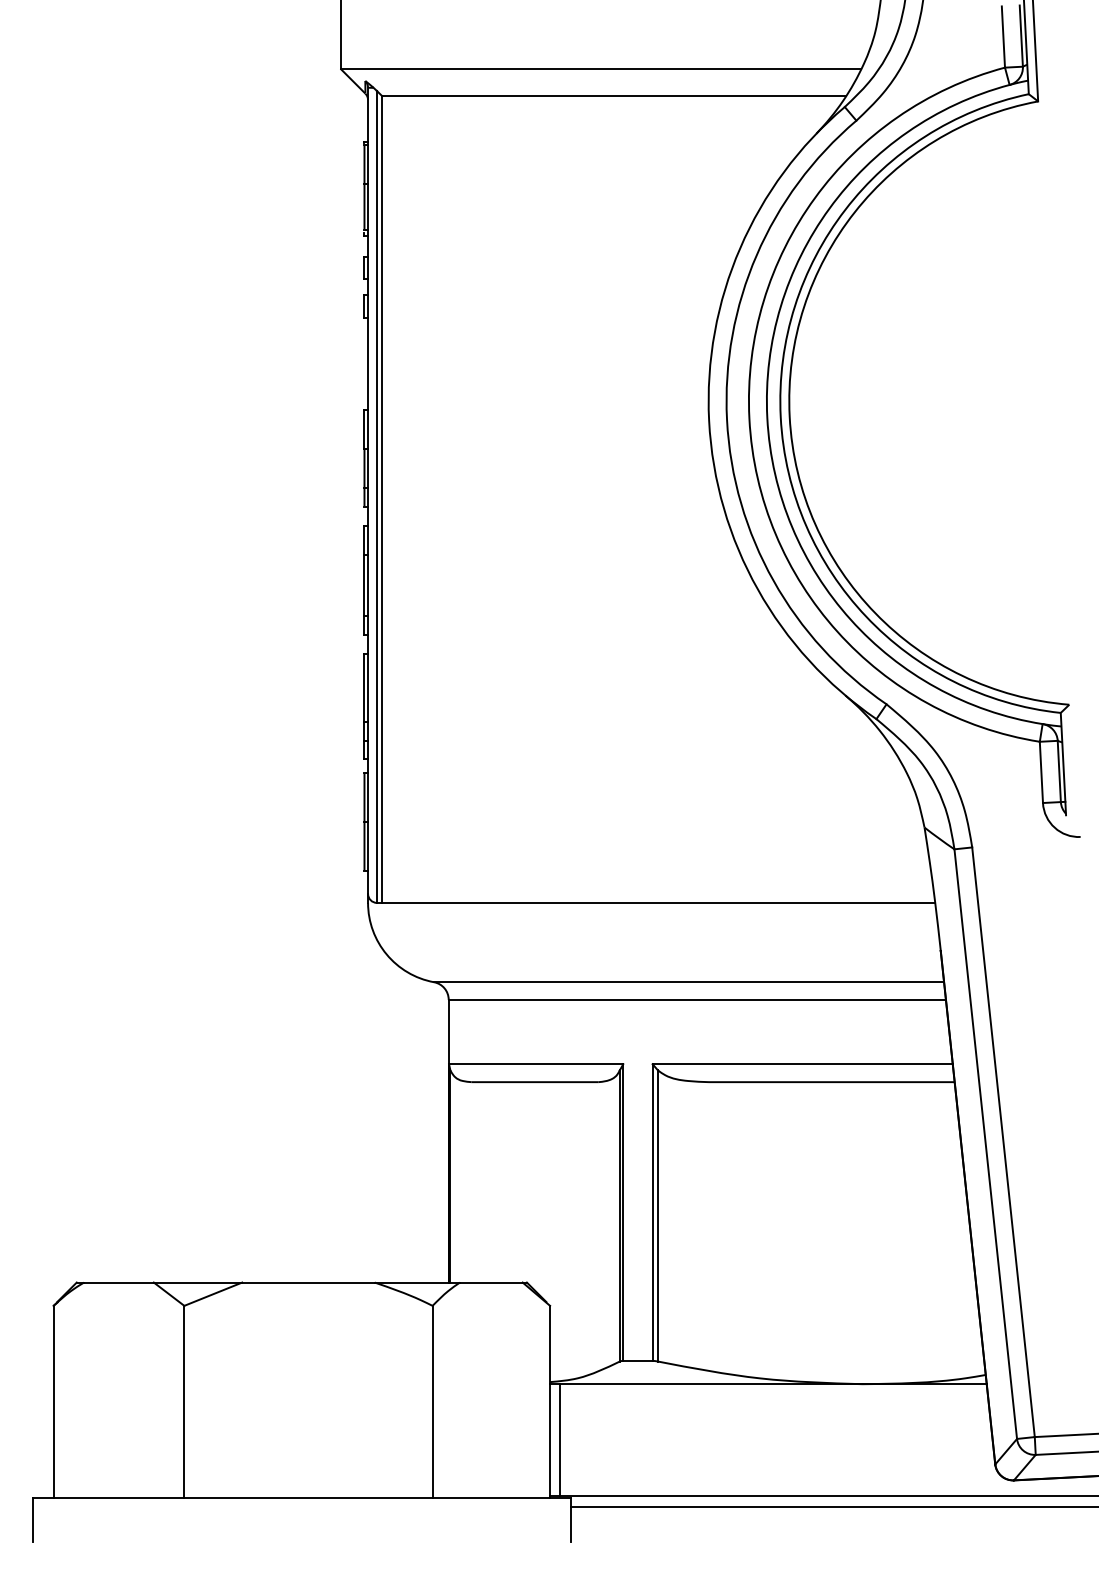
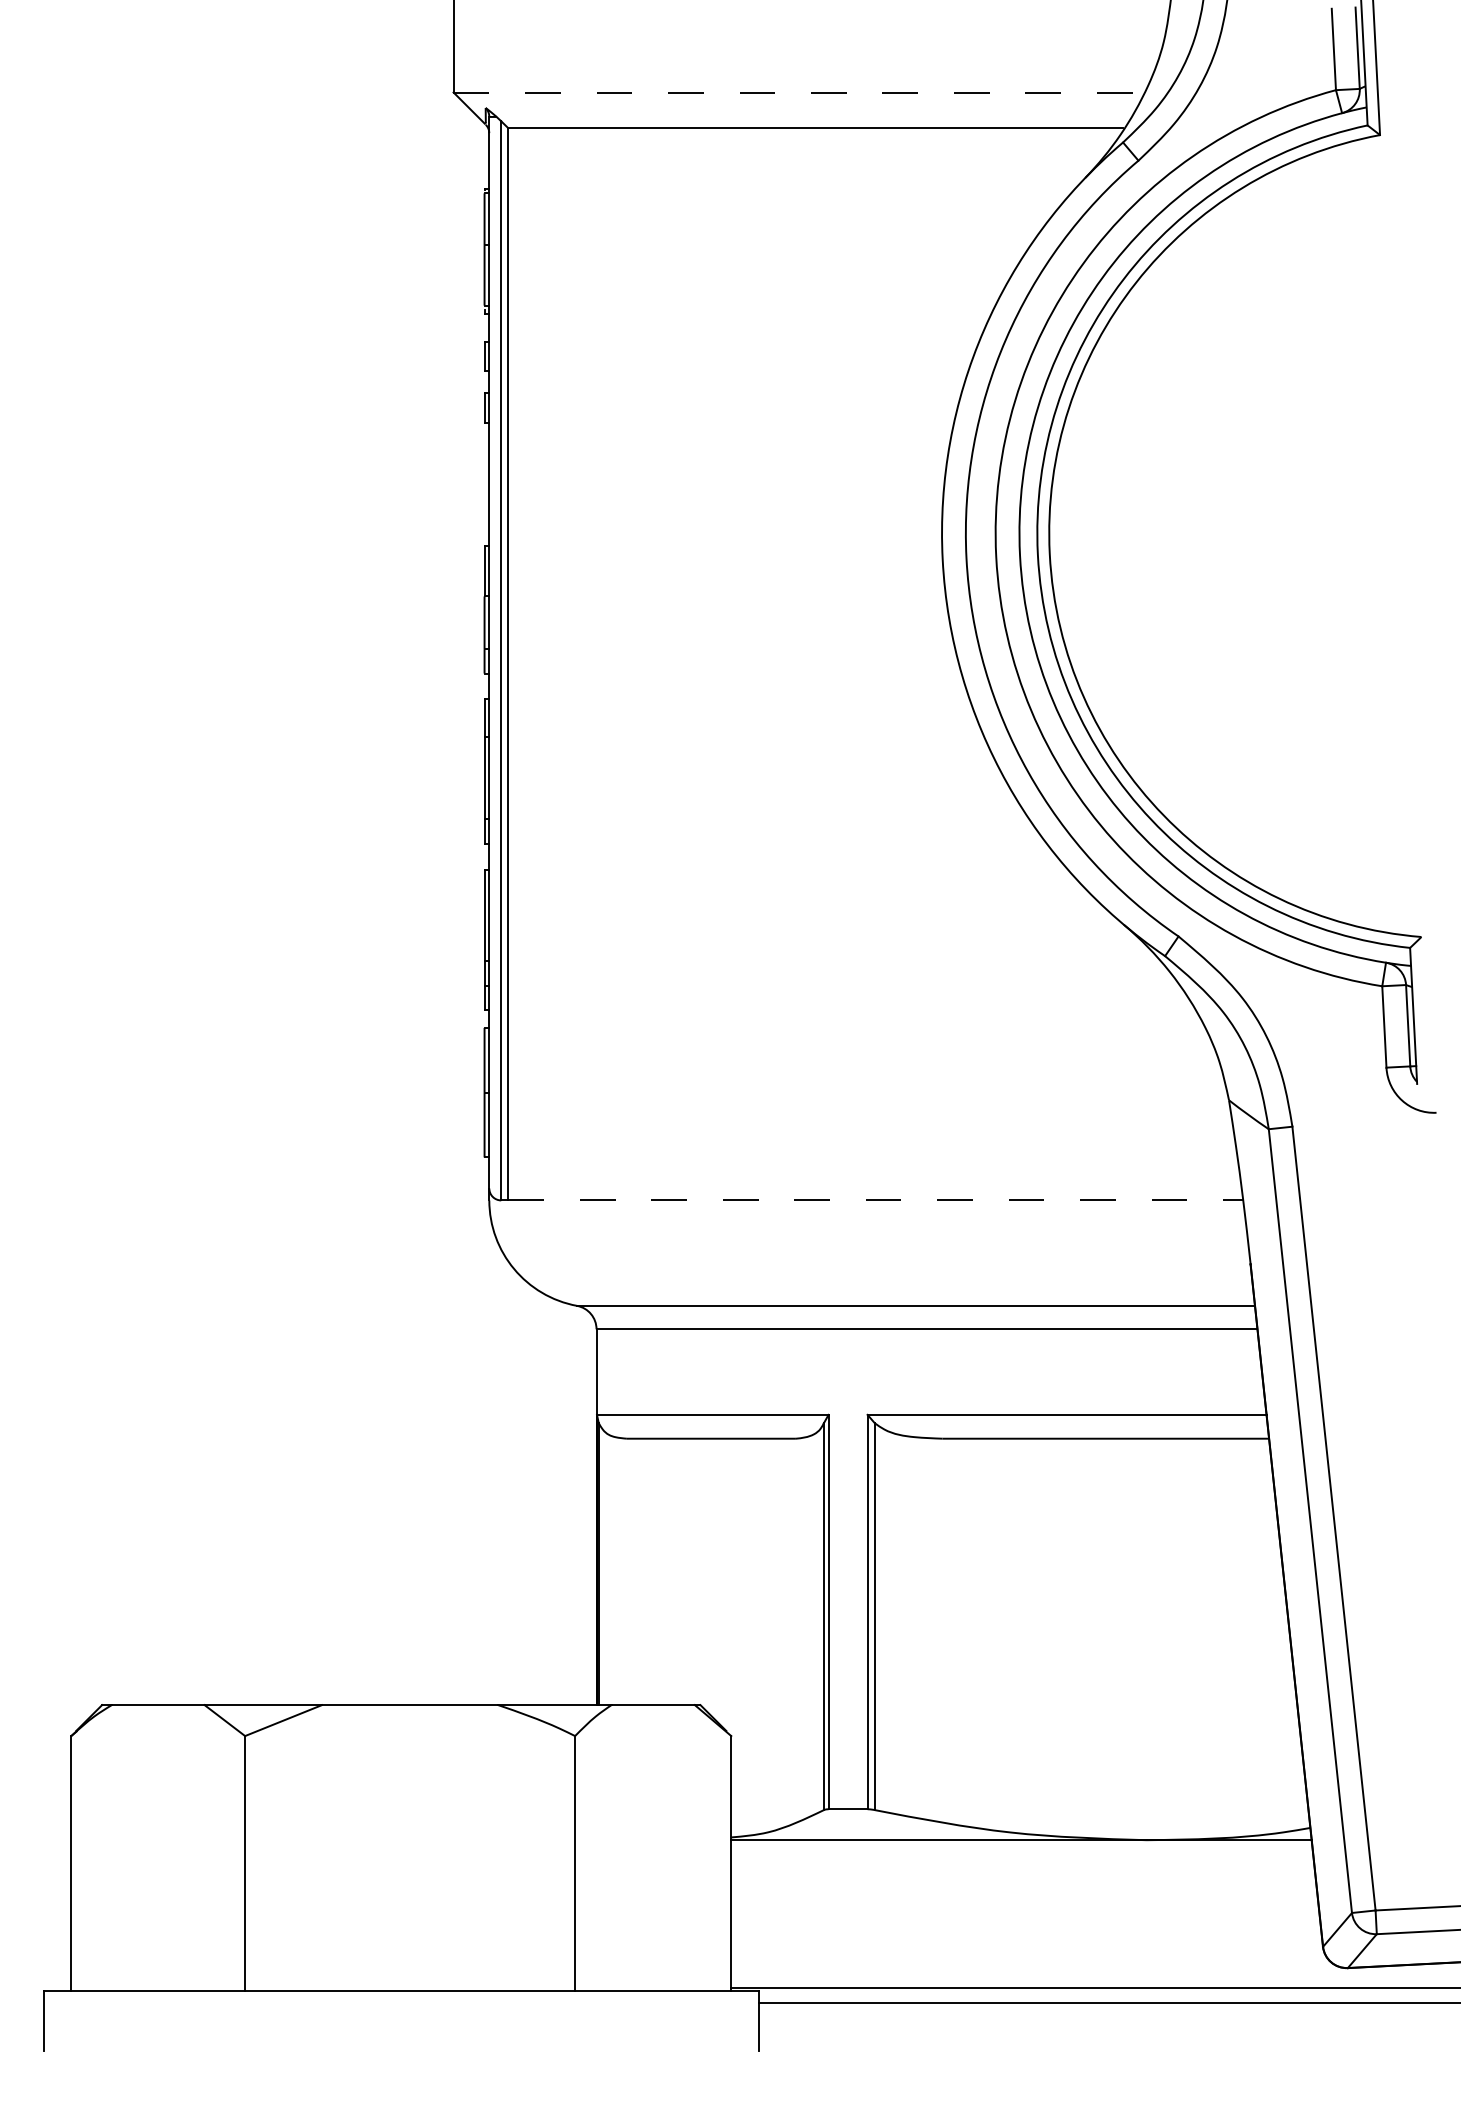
line: (601, 69) -> (799, 92), solid -> dashed
line: (659, 902) -> (876, 1200), solid -> dashed
line: (560, 1440) -> (744, 1914), removed

